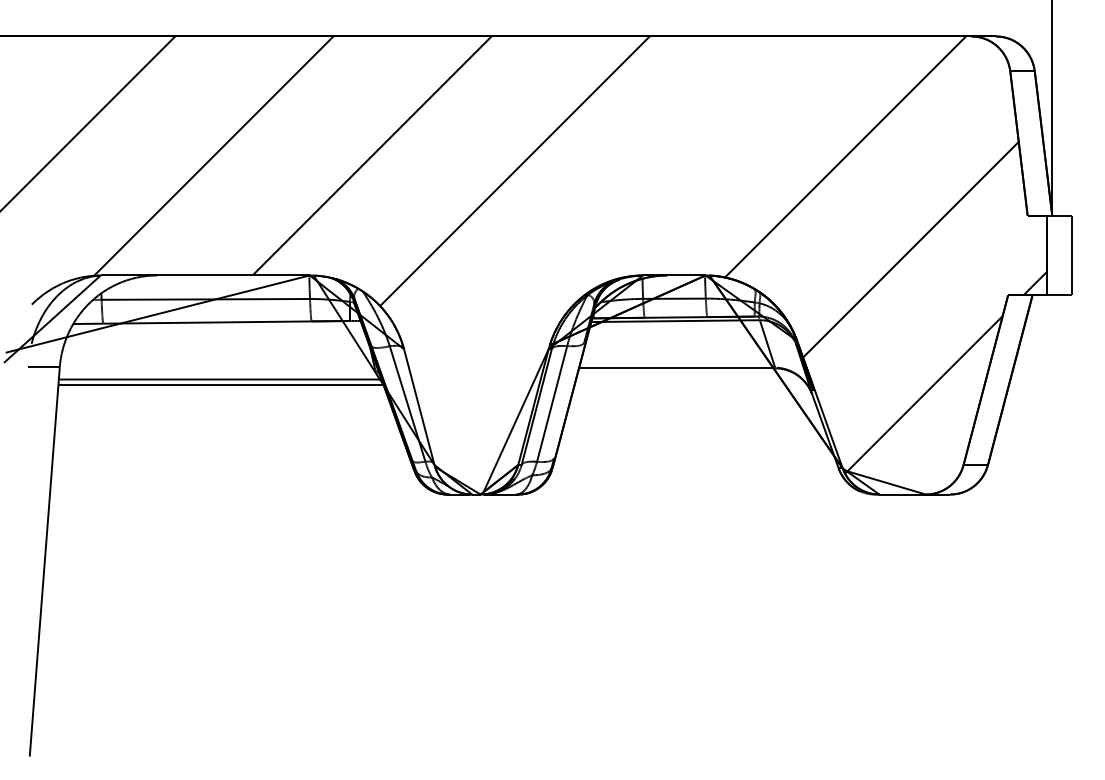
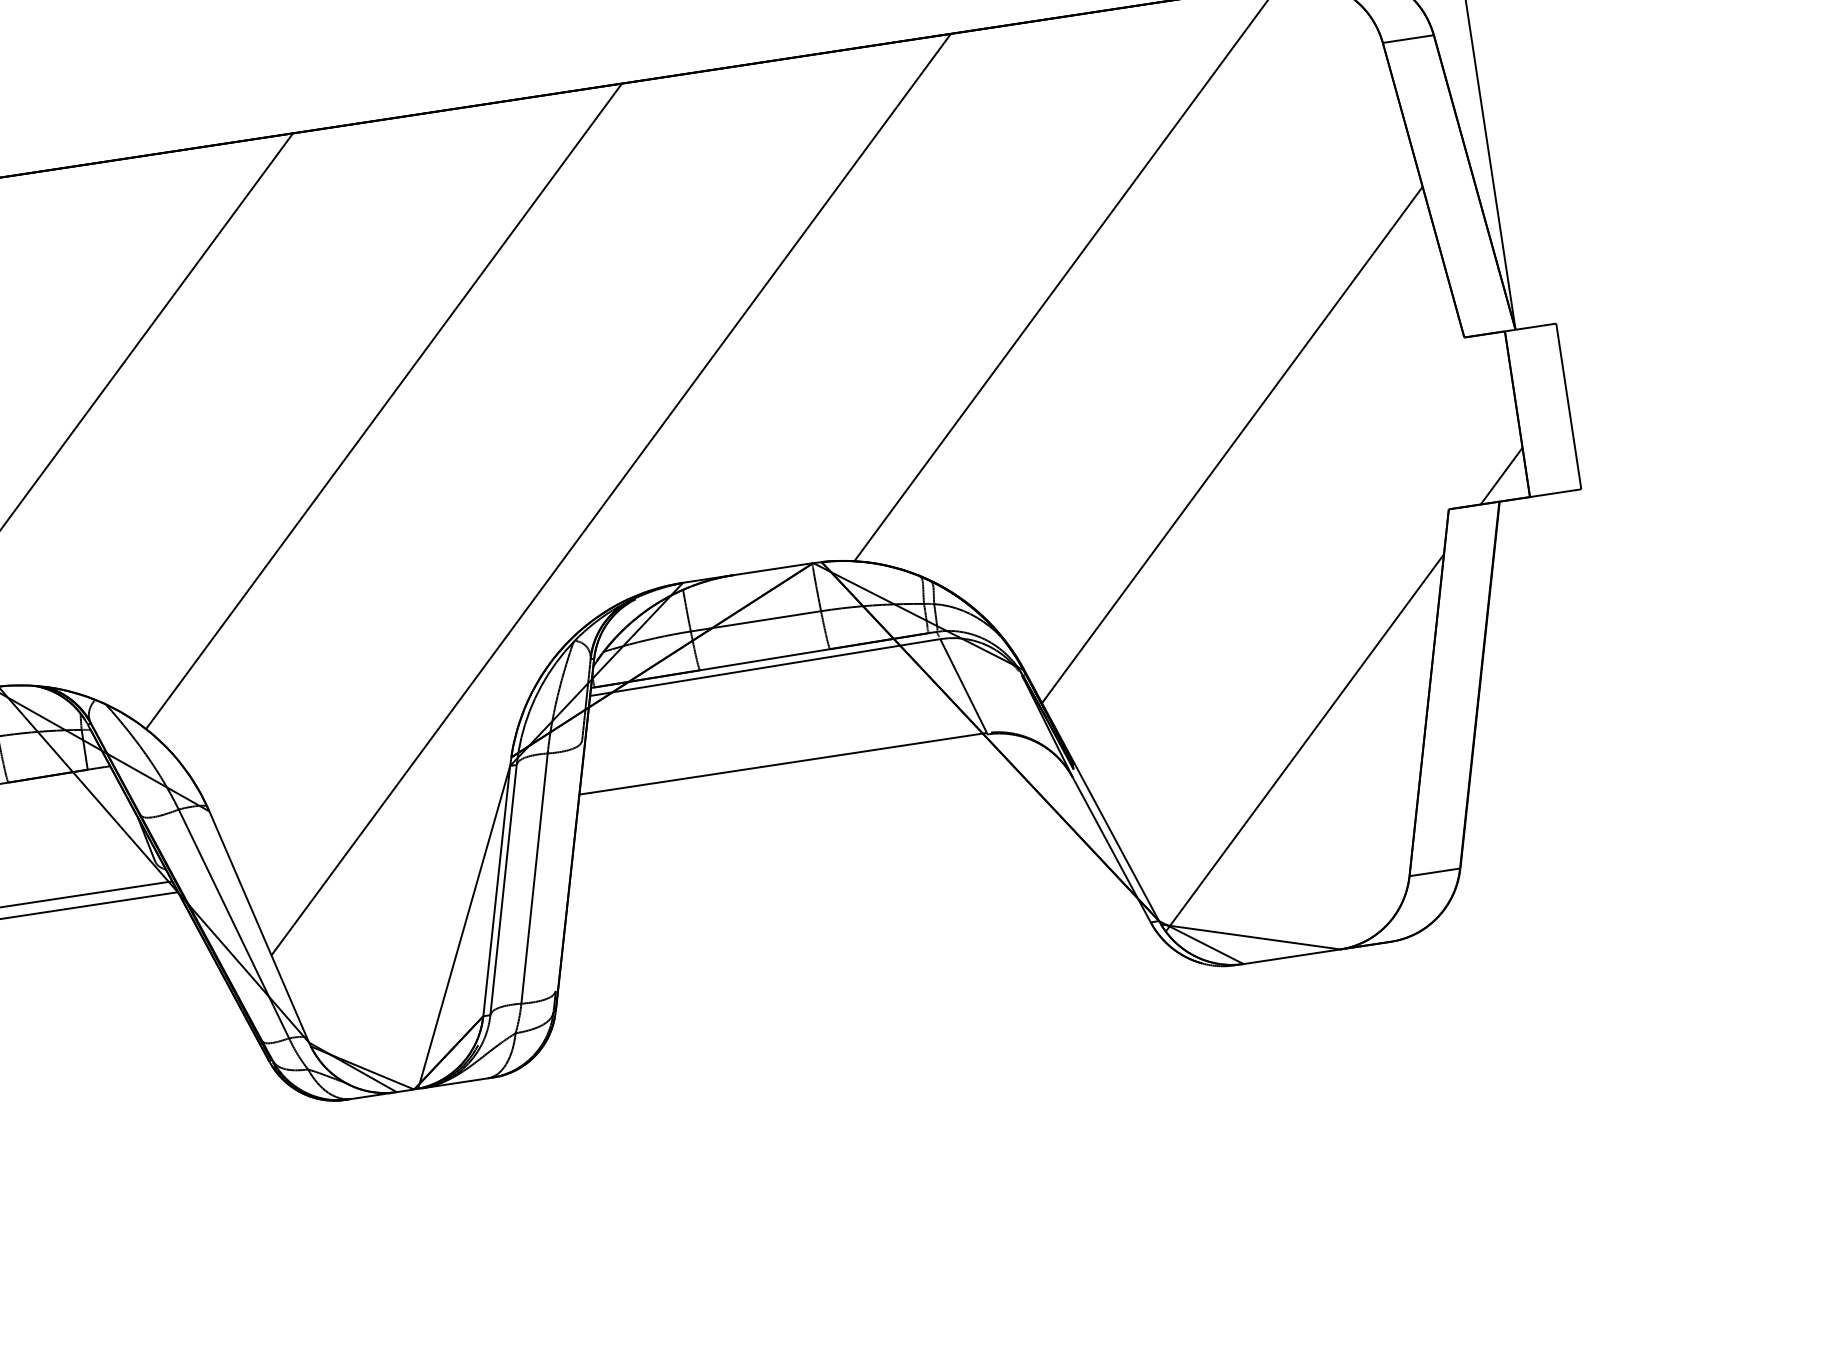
line: (615, 228) -> (611, 493), added

